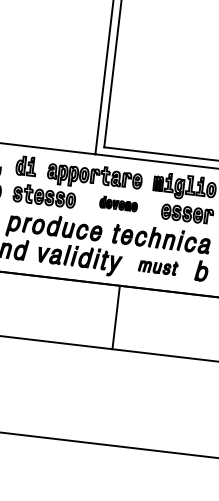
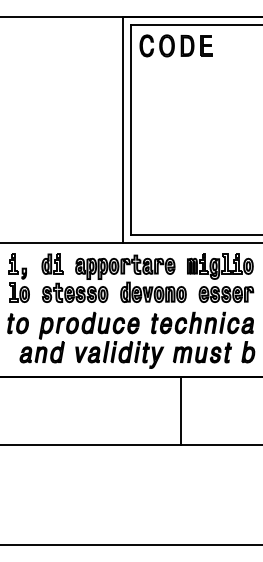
part: (118, 203) -> (153, 291), size x1.67
part: (158, 266) -> (202, 352), size x1.43
line: (116, 317) -> (180, 410), moved

